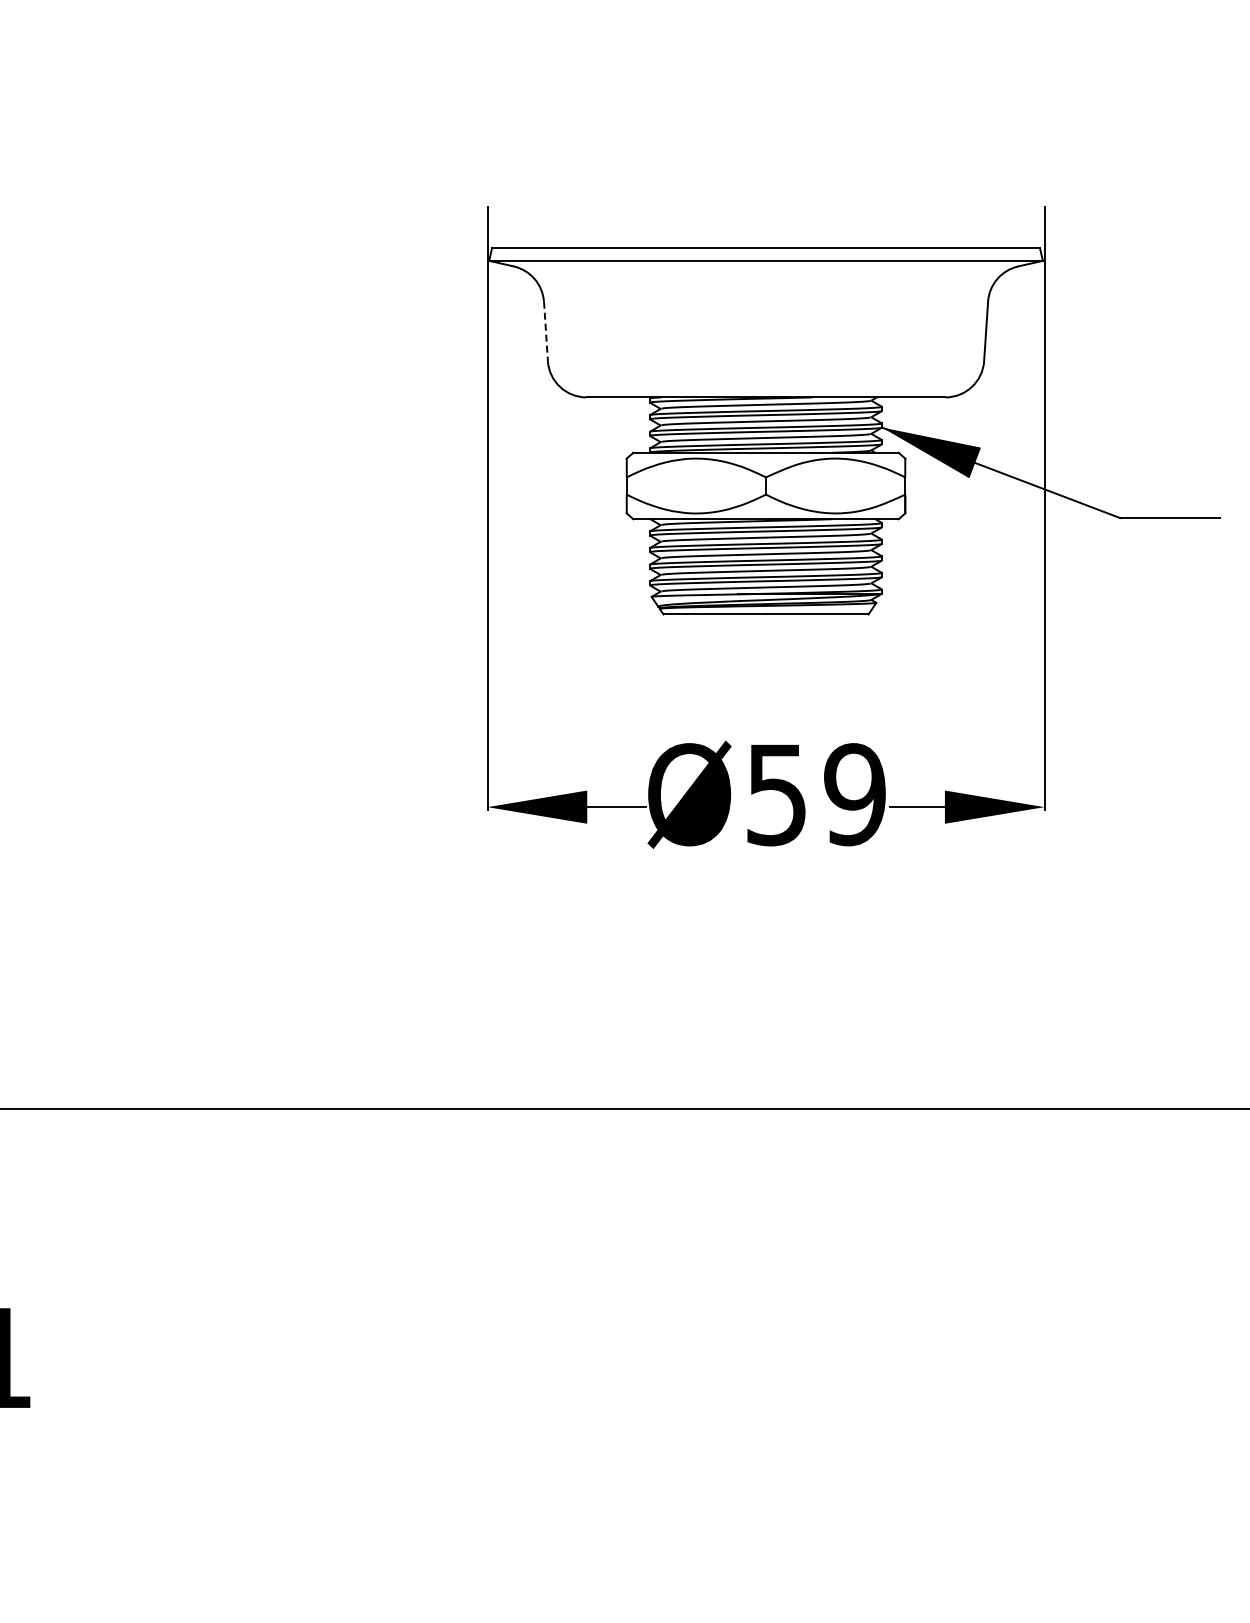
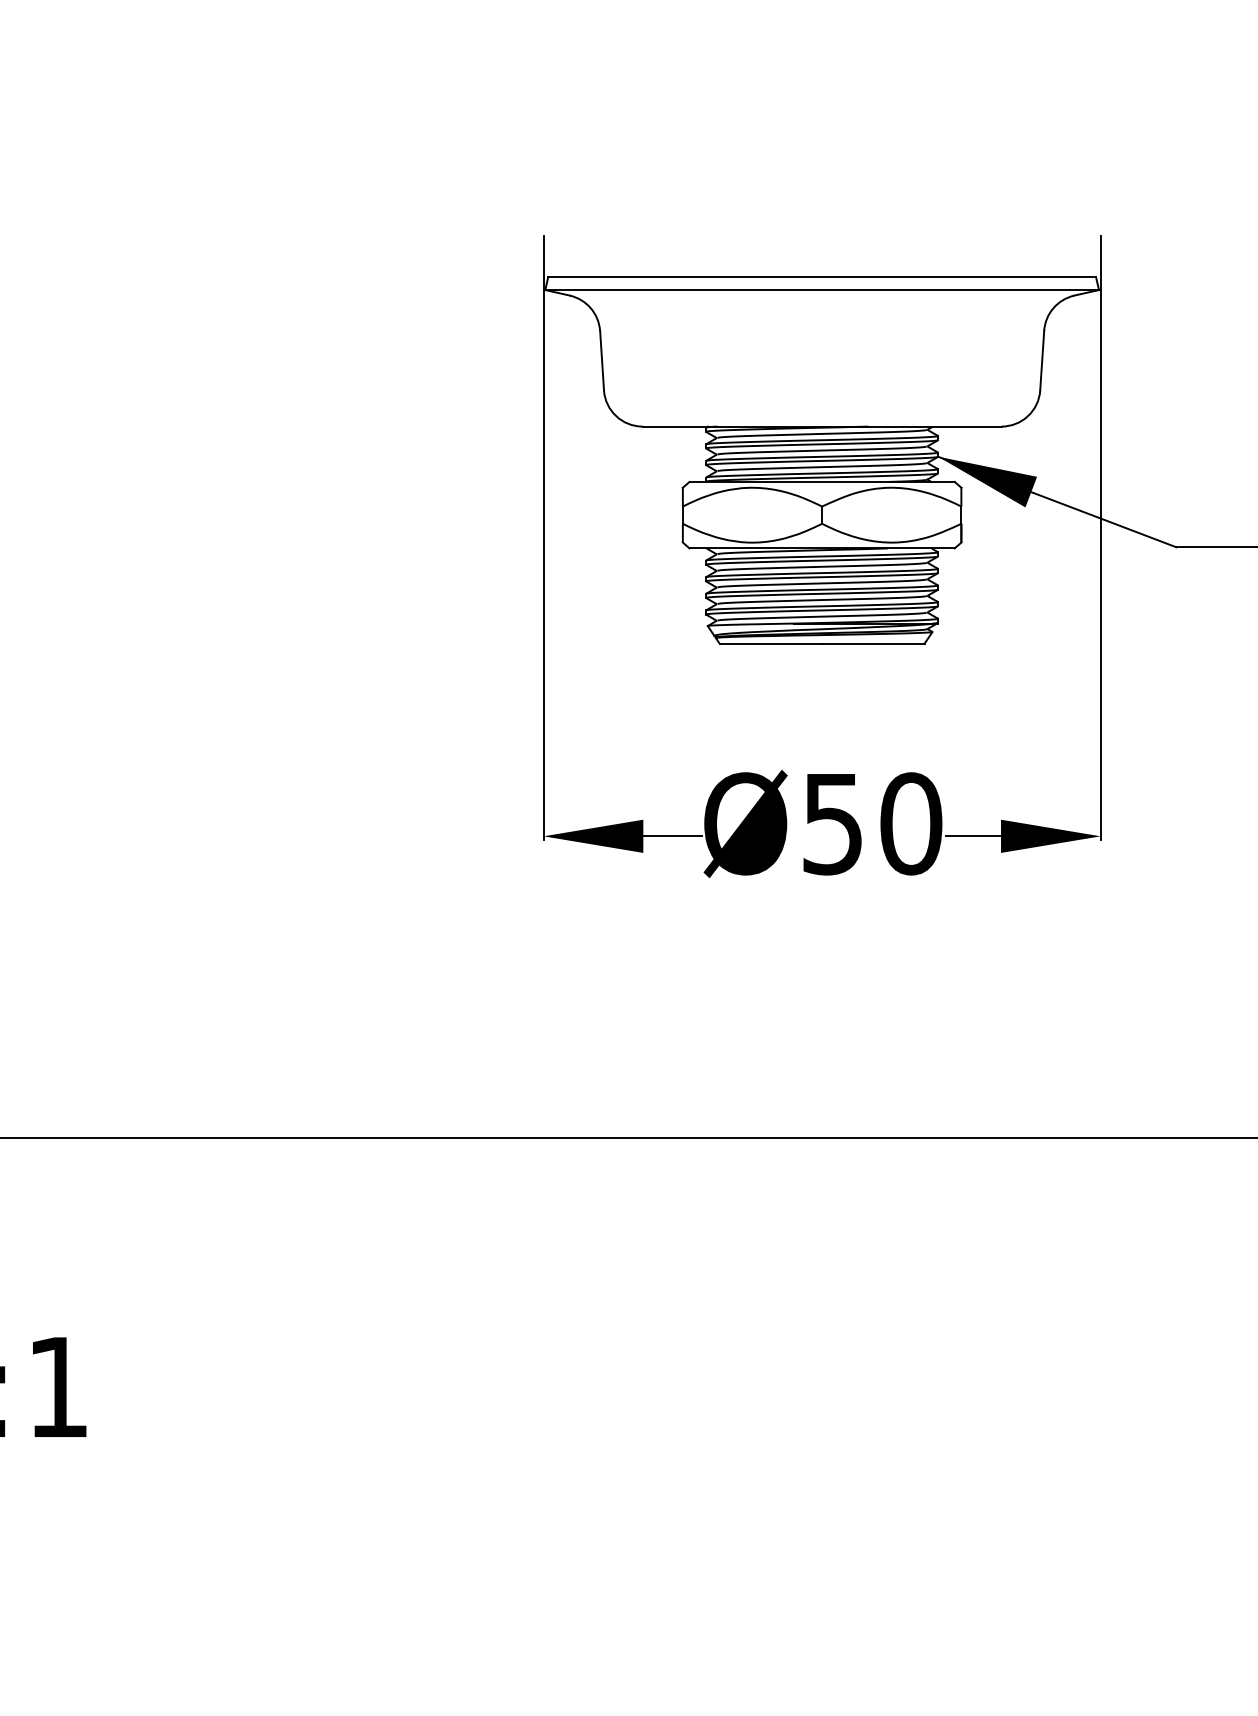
line: (546, 331) -> (602, 360), dashed -> solid
text: (855, 794) -> (911, 823), Ø59 -> Ø50

